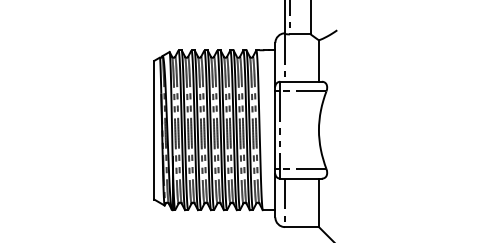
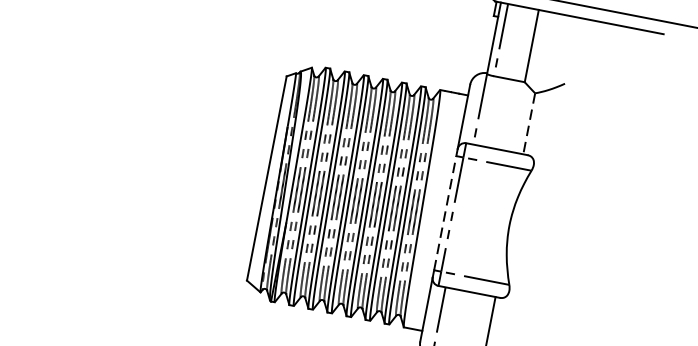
line: (318, 61) -> (528, 124), solid -> dashed
line: (275, 130) -> (445, 213), solid -> dashed

